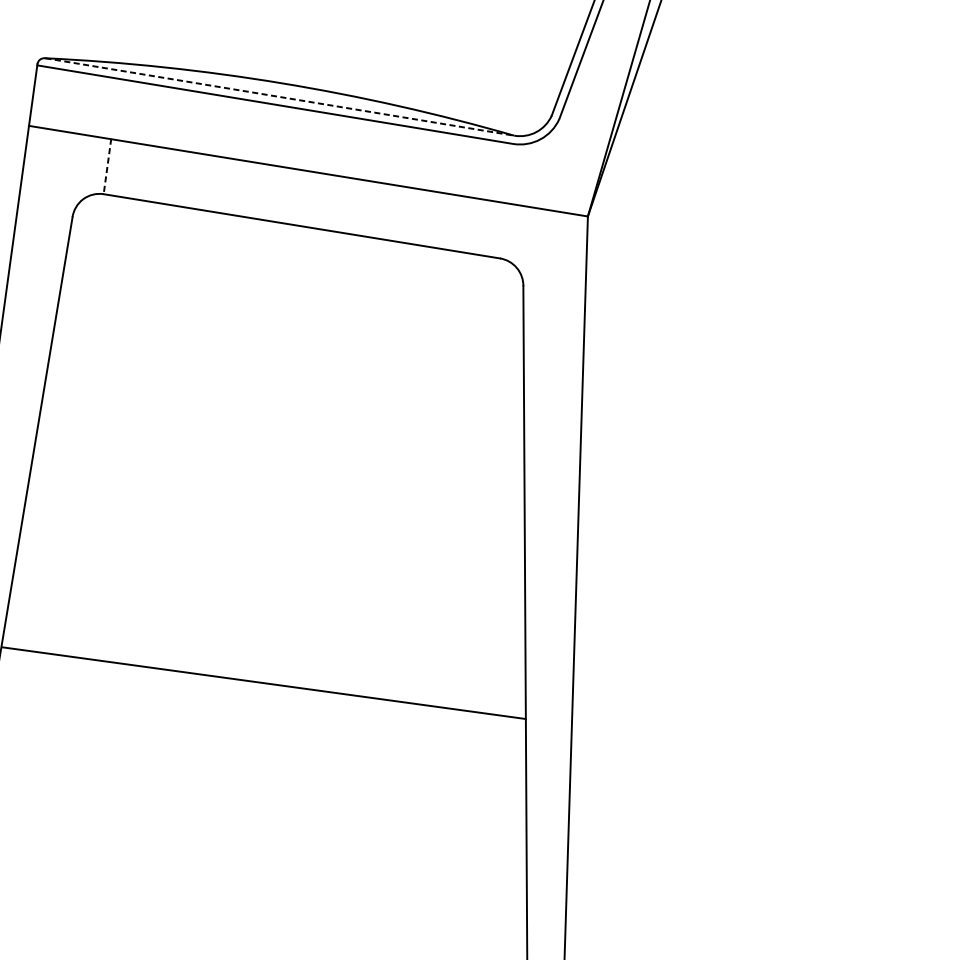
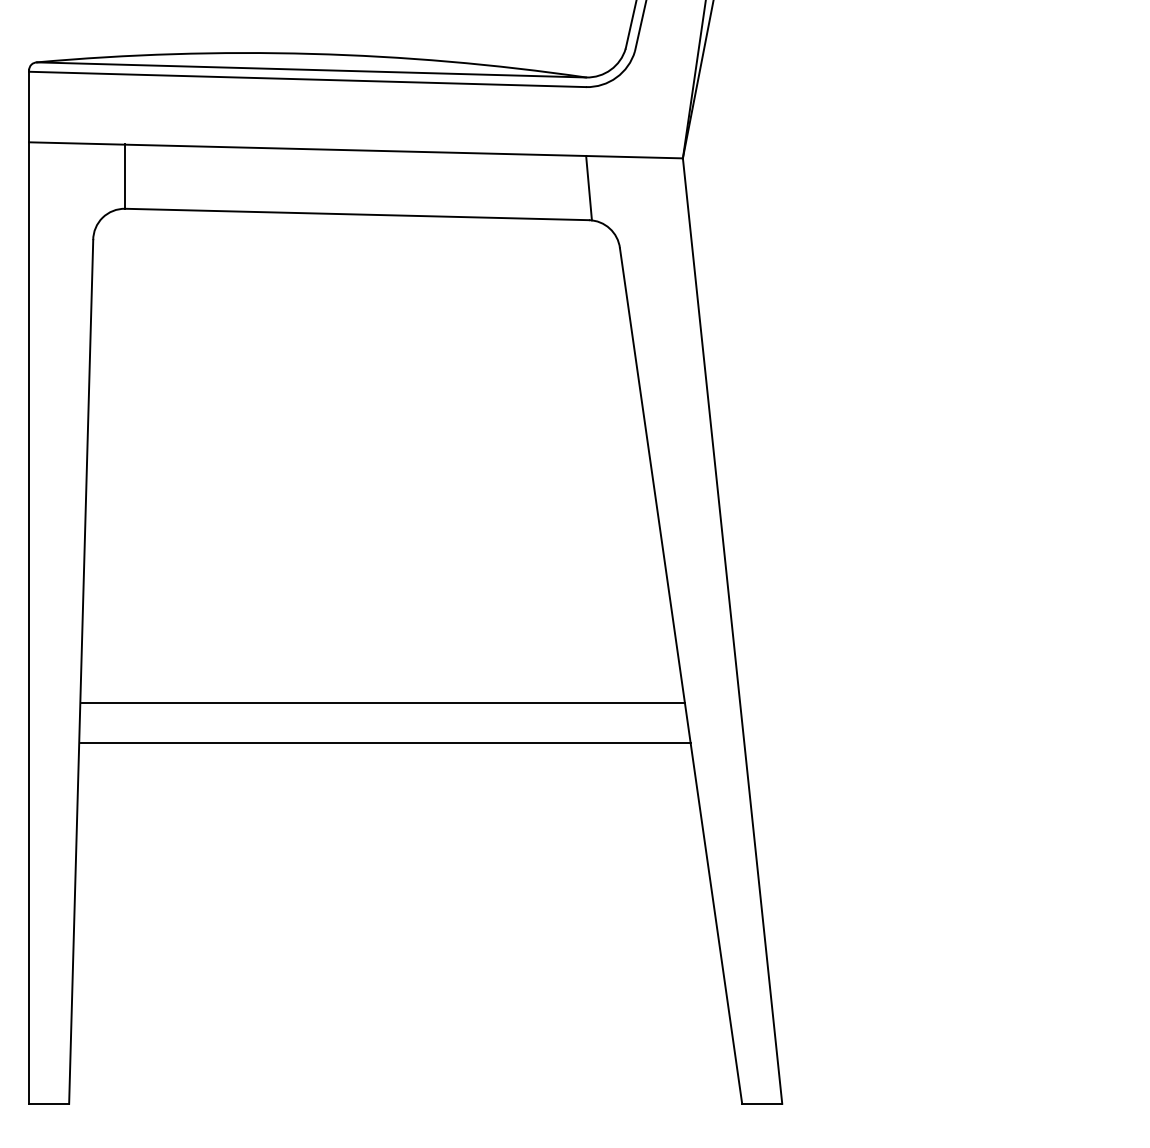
line: (279, 96) -> (311, 69), dashed -> solid
line: (107, 166) -> (125, 176), dashed -> solid
line: (503, 230) -> (588, 187), added
line: (266, 648) -> (382, 703), added

